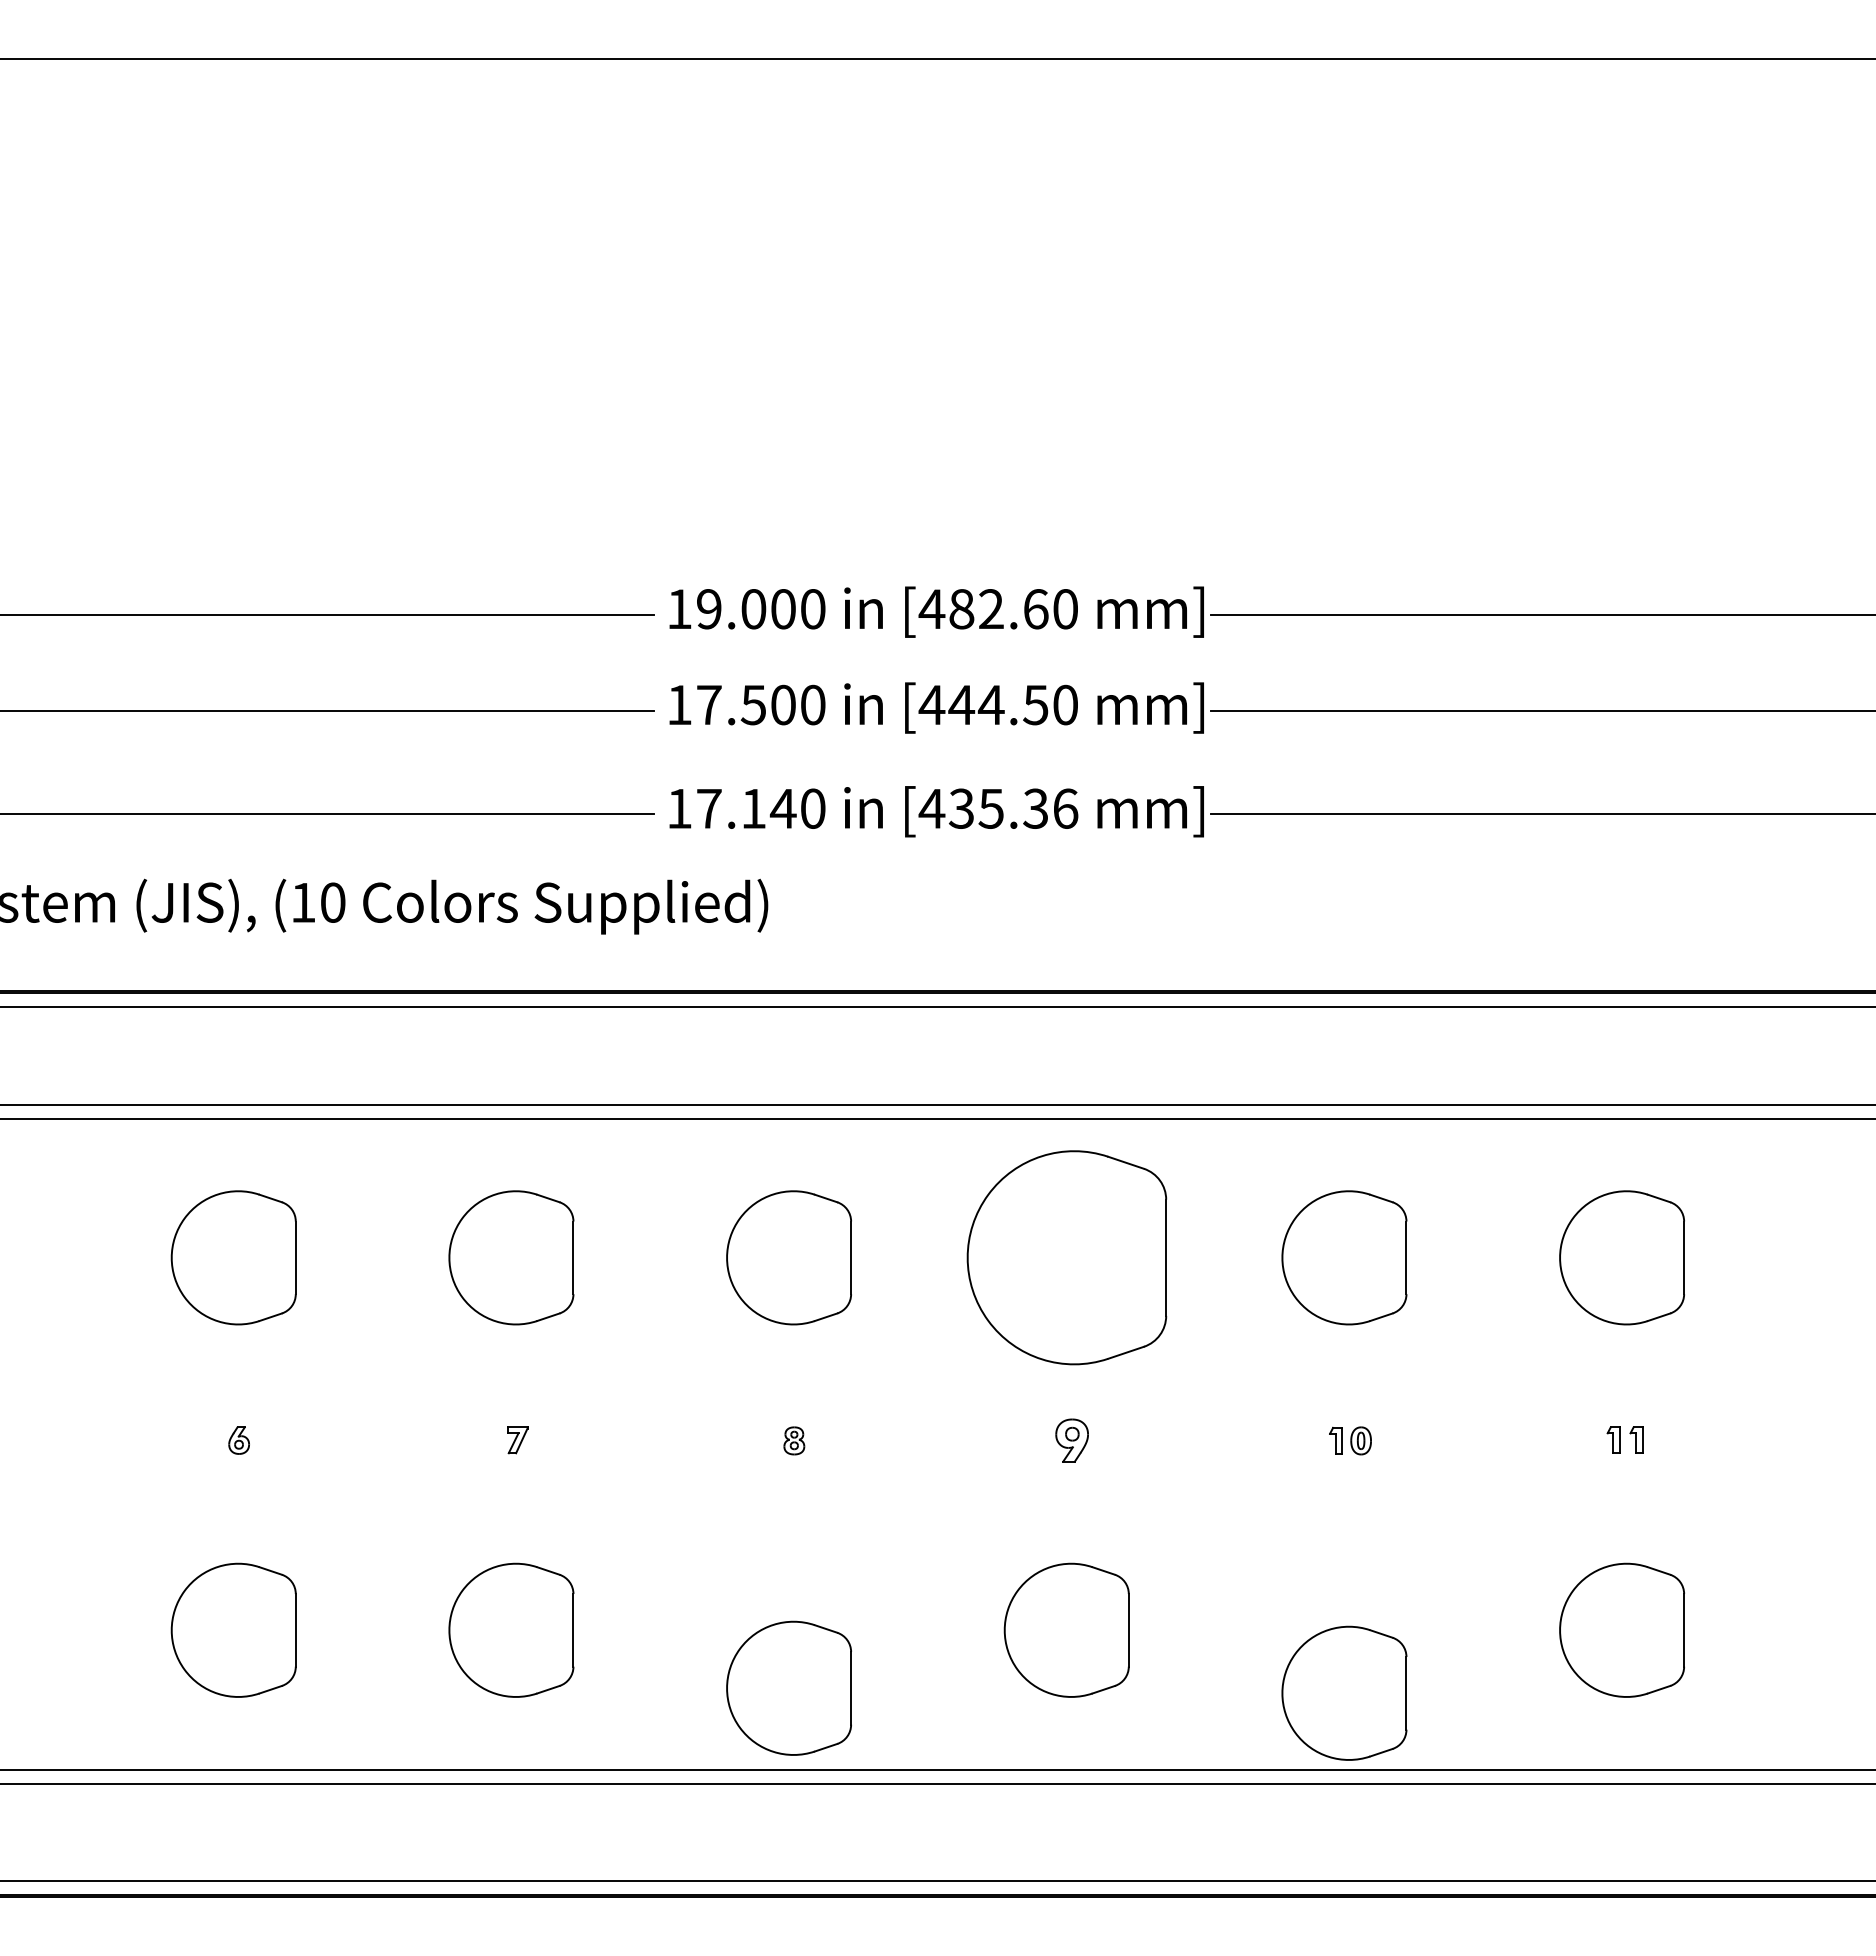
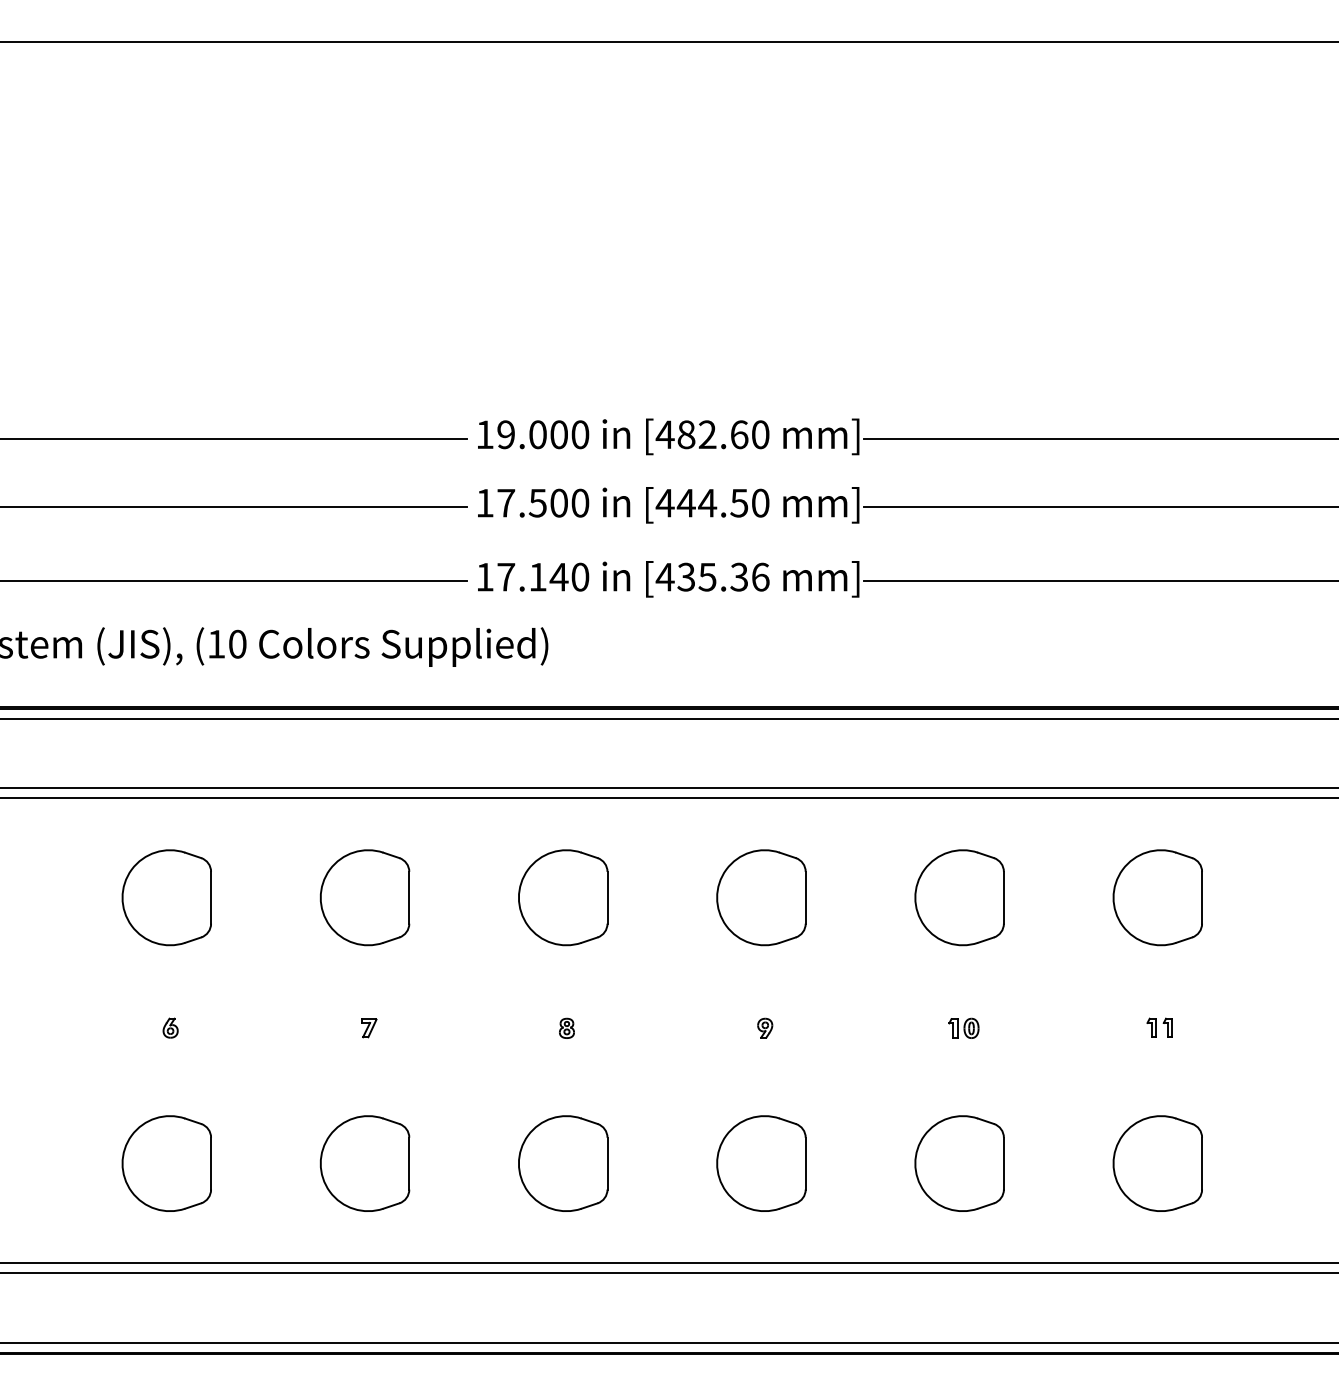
part: (1066, 1257) -> (761, 897), size x0.62
part: (1071, 1440) -> (764, 1028), size x0.62
part: (788, 1687) -> (562, 1163), moved
part: (1344, 1692) -> (959, 1163), moved

